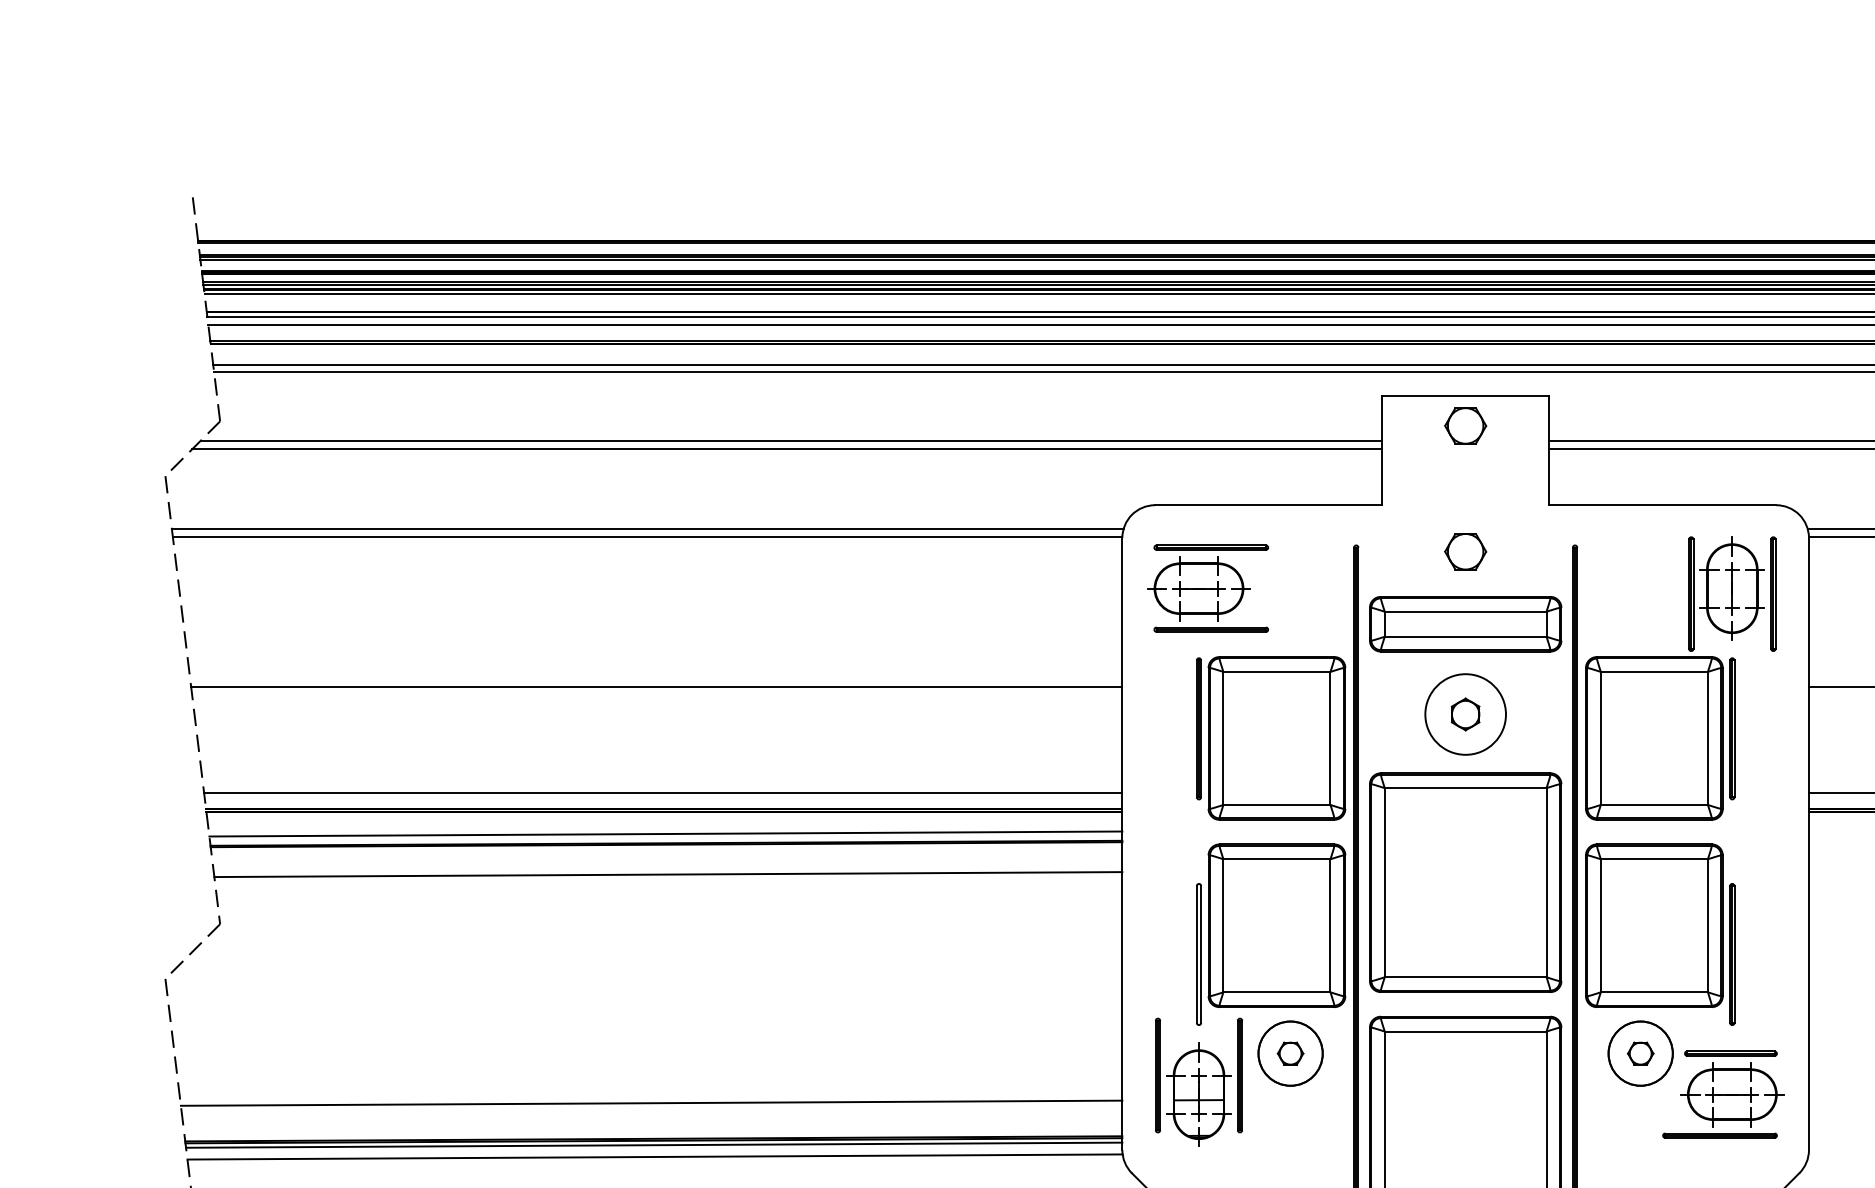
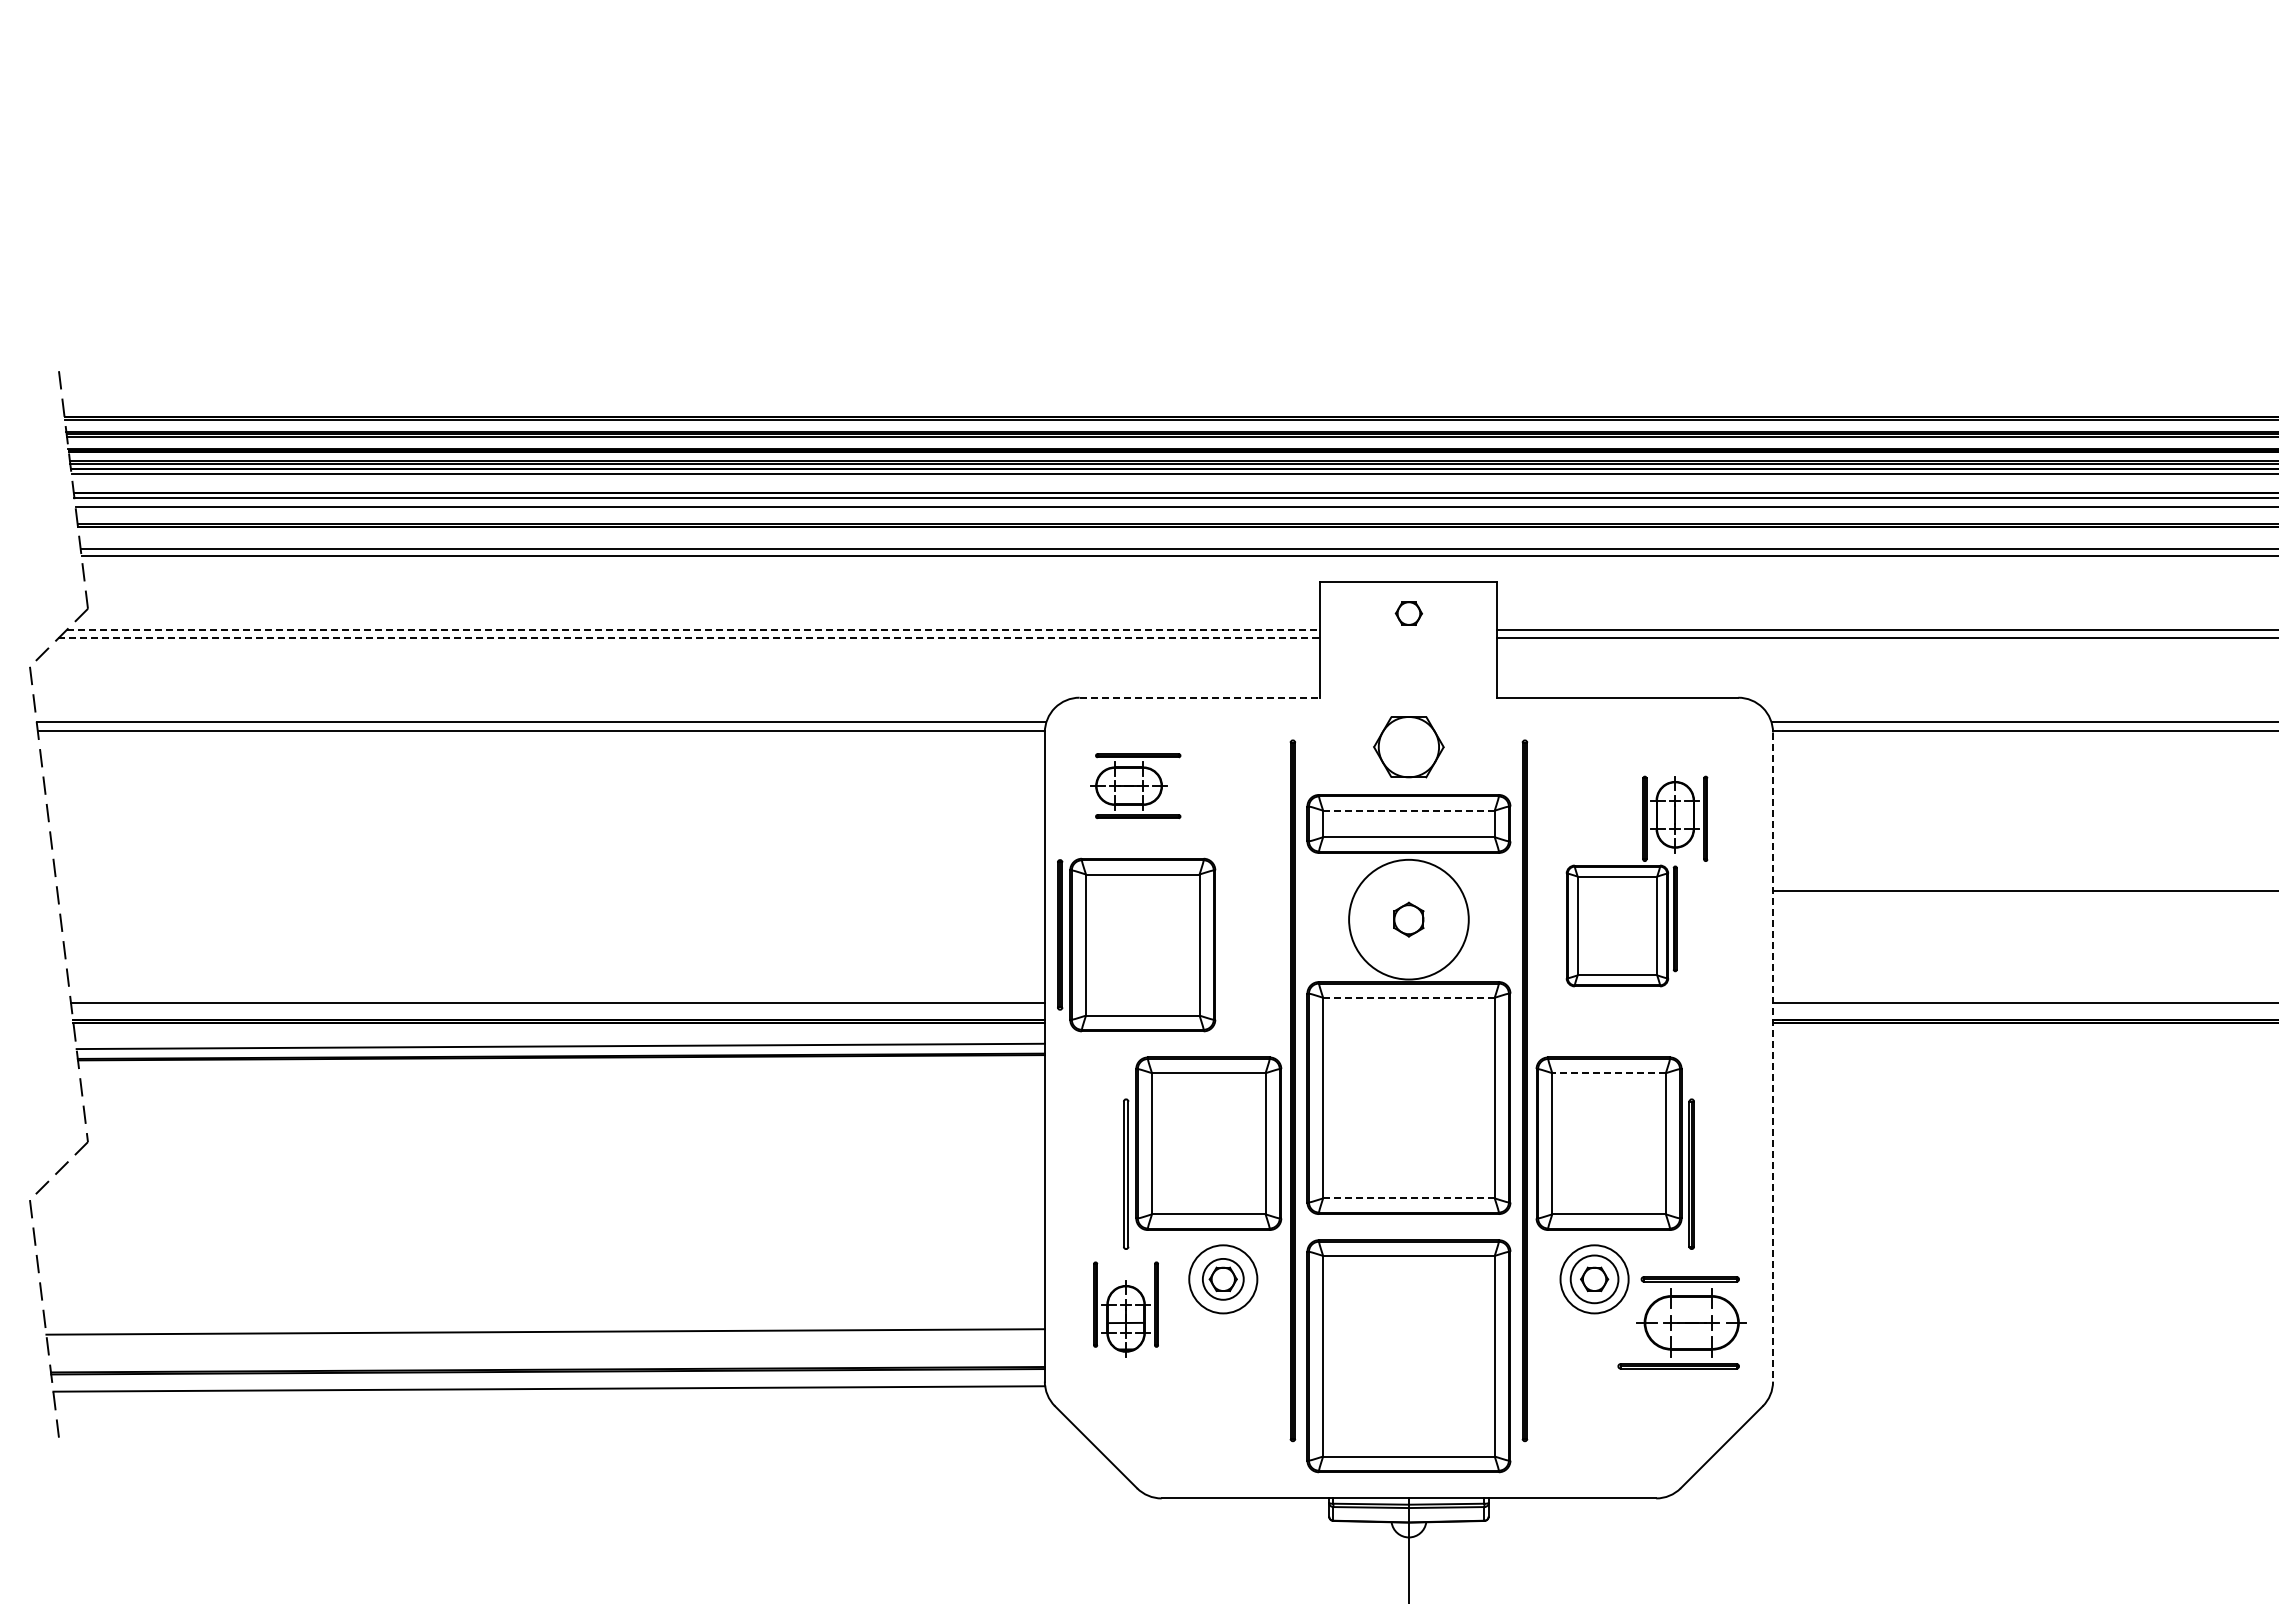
part: (1465, 425) -> (1408, 613), size x0.6
line: (791, 440) -> (693, 629), solid -> dashed
line: (787, 449) -> (689, 638), solid -> dashed
line: (1269, 505) -> (1200, 697), solid -> dashed
part: (1465, 551) -> (1408, 746), size x1.6
part: (1207, 587) -> (1135, 785), size x0.7
line: (1465, 611) -> (1408, 810), solid -> dashed
part: (1680, 678) -> (1636, 881), size x0.7
line: (656, 686) -> (550, 890), removed
circle: (1465, 714) -> (1408, 919), size x1.4
part: (1271, 737) -> (1136, 944), moved
line: (1465, 787) -> (1408, 997), solid -> dashed
line: (1809, 844) -> (1773, 1057), solid -> dashed
line: (1654, 859) -> (1609, 1073), solid -> dashed
line: (667, 874) -> (562, 1089), removed
line: (1465, 977) -> (1408, 1198), solid -> dashed
circle: (1290, 1053) -> (1223, 1279), size x0.6
circle: (1640, 1053) -> (1594, 1279), size x0.7
part: (1198, 1082) -> (1125, 1309), size x0.7
line: (653, 1145) -> (547, 1376), removed

